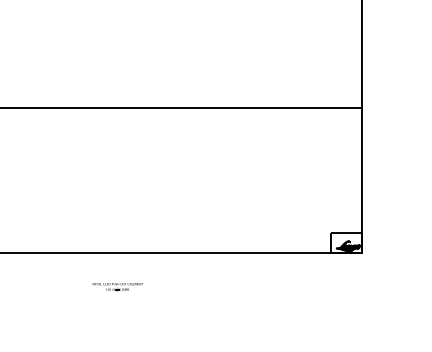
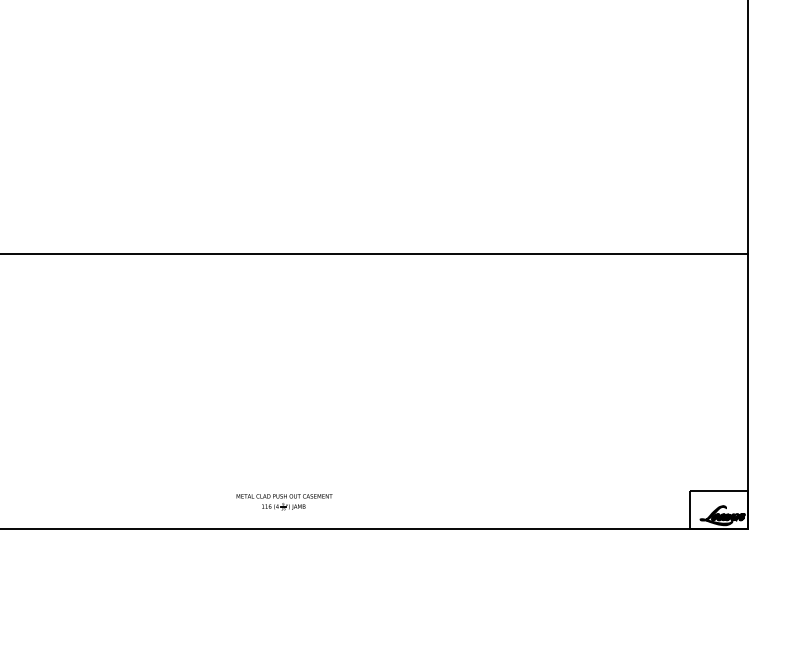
part: (117, 287) -> (283, 502), moved

